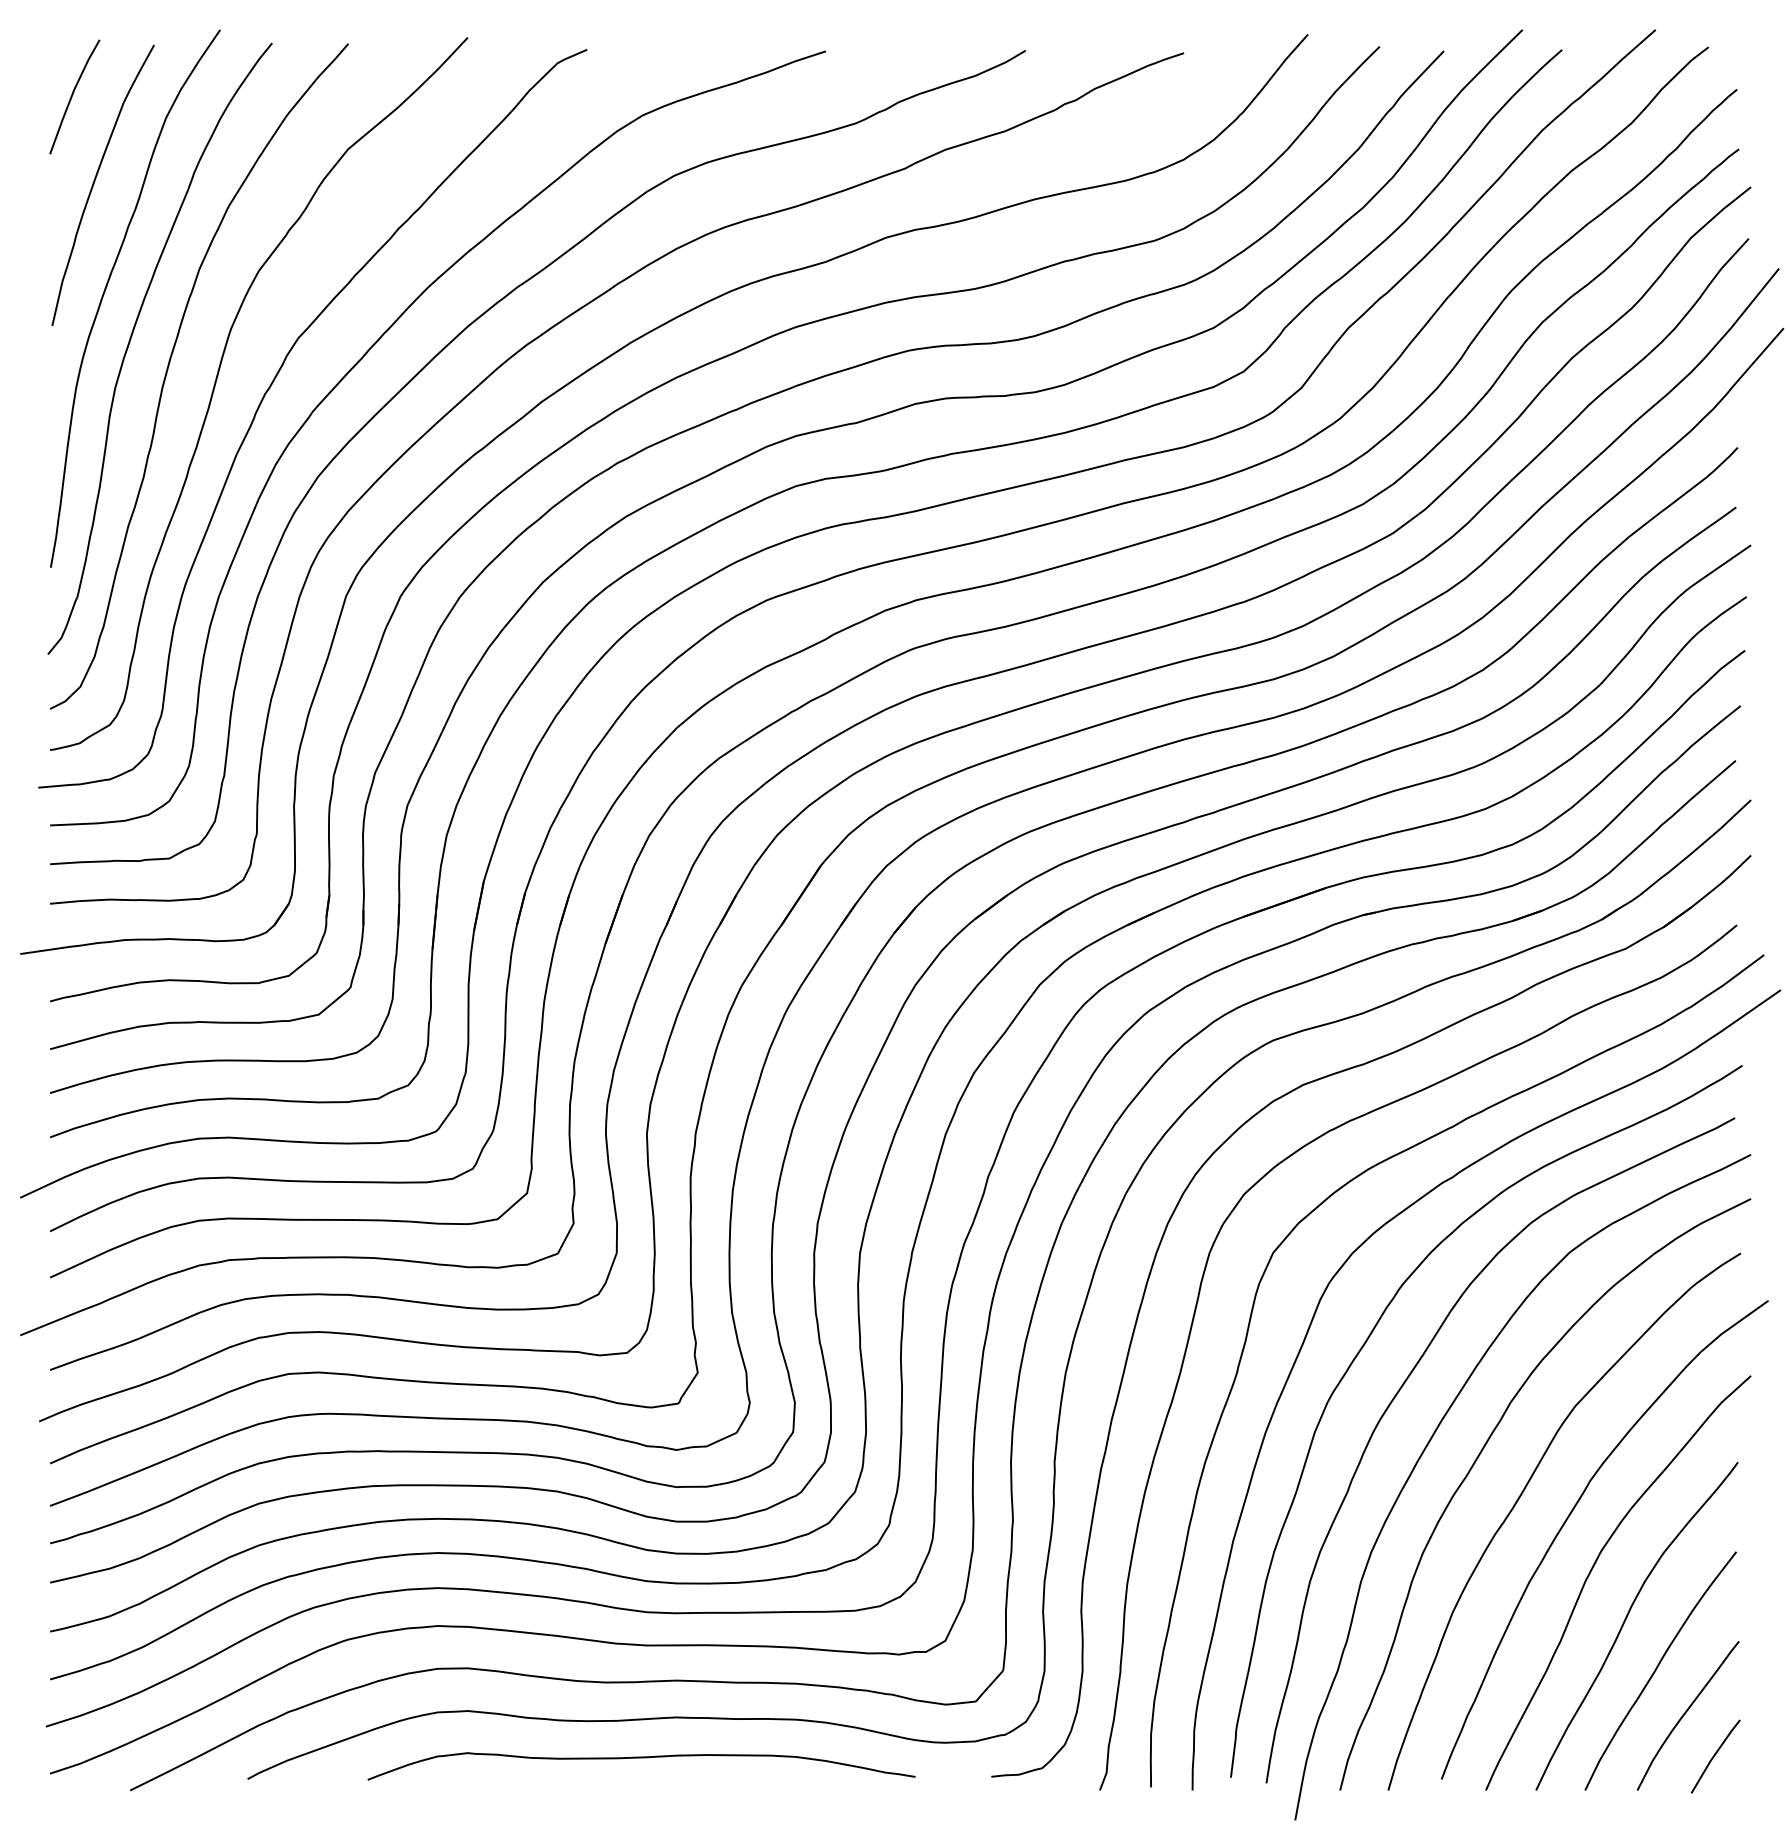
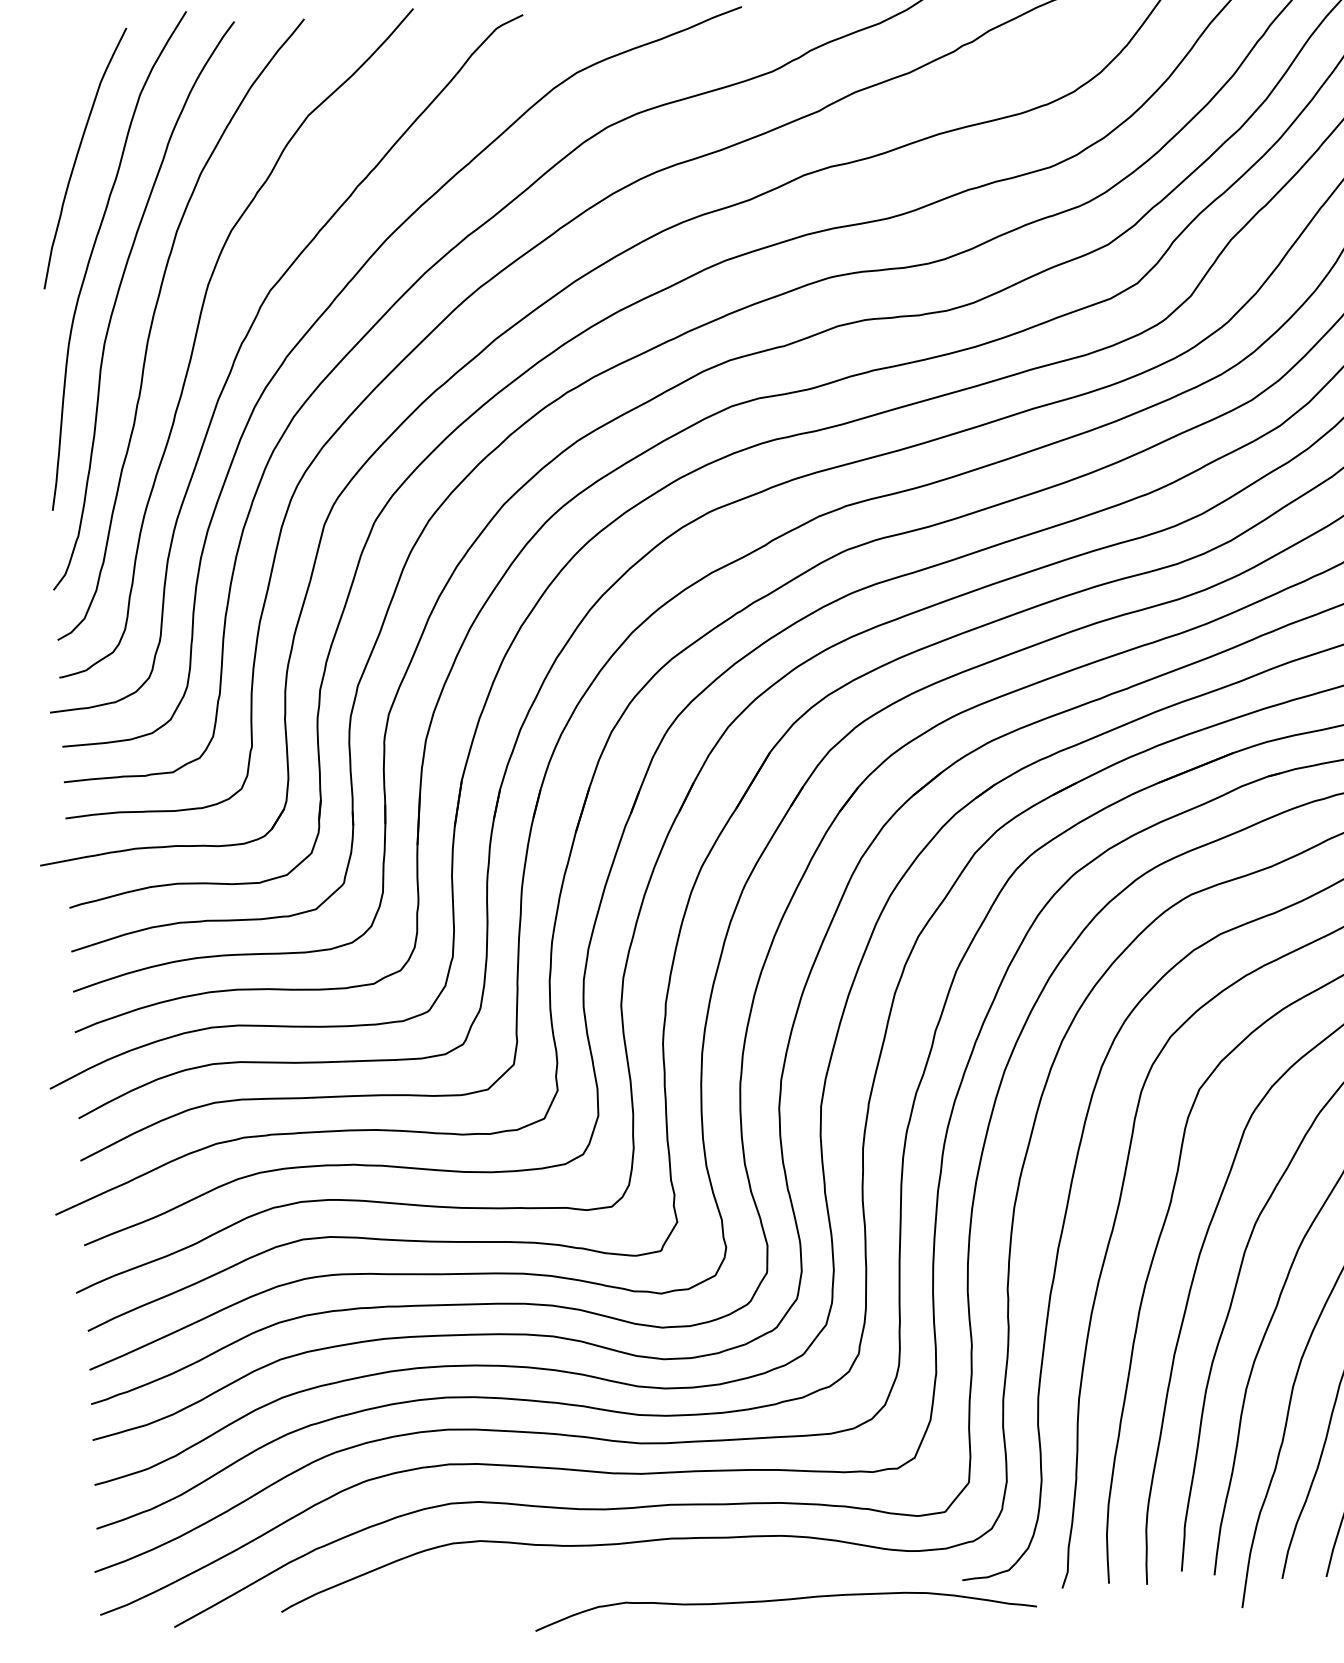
line: (72, 96) -> (53, 78), removed
curve: (641, 1758) -> (785, 1600), moved

